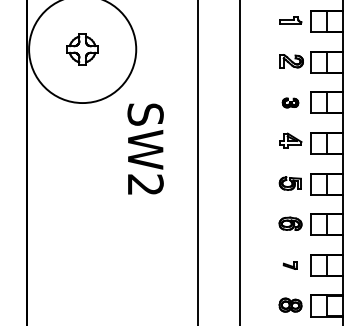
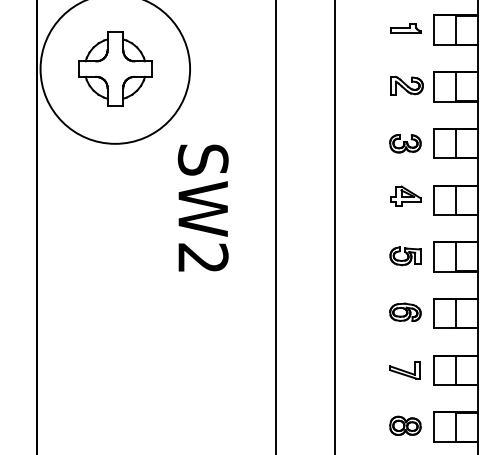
part: (82, 49) -> (115, 69), size x1.67
part: (290, 102) -> (405, 143), size x1.43
part: (289, 265) -> (403, 370), size x1.67

